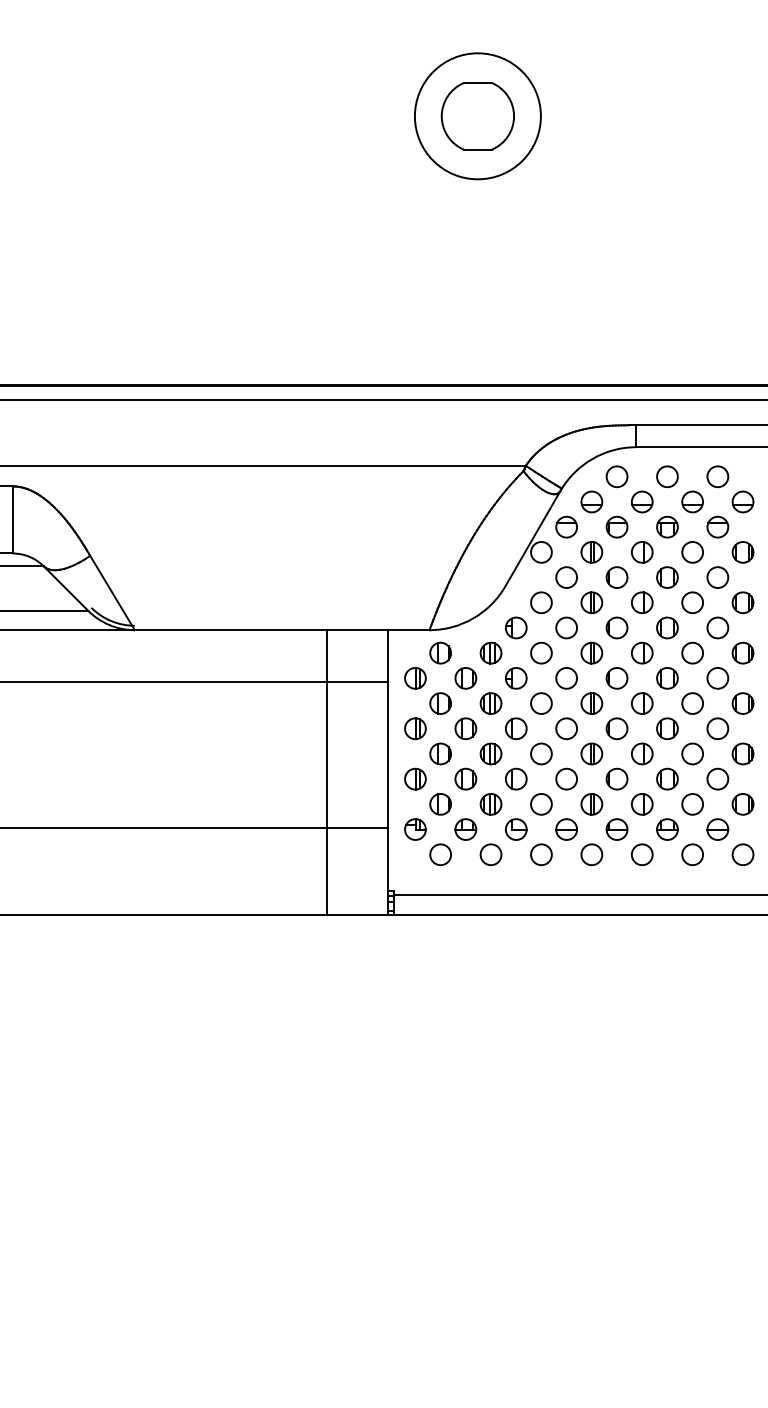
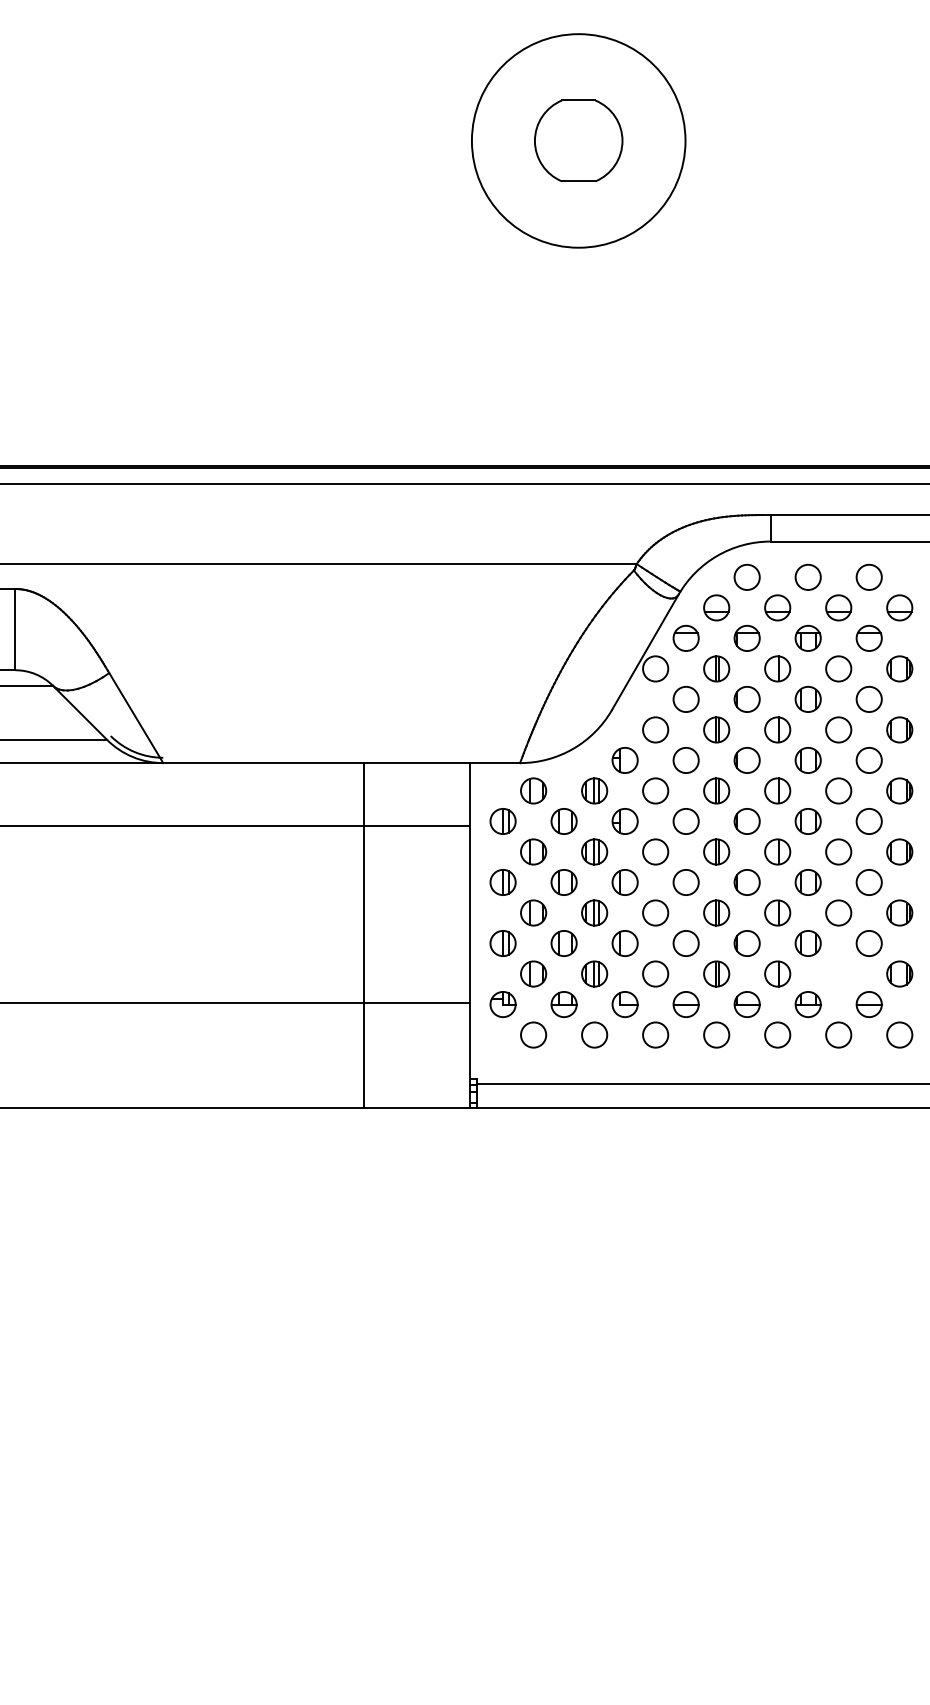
circle: (477, 116) -> (578, 141), size x1.4
line: (326, 772) -> (363, 935), moved
circle: (692, 804) -> (838, 974), removed

